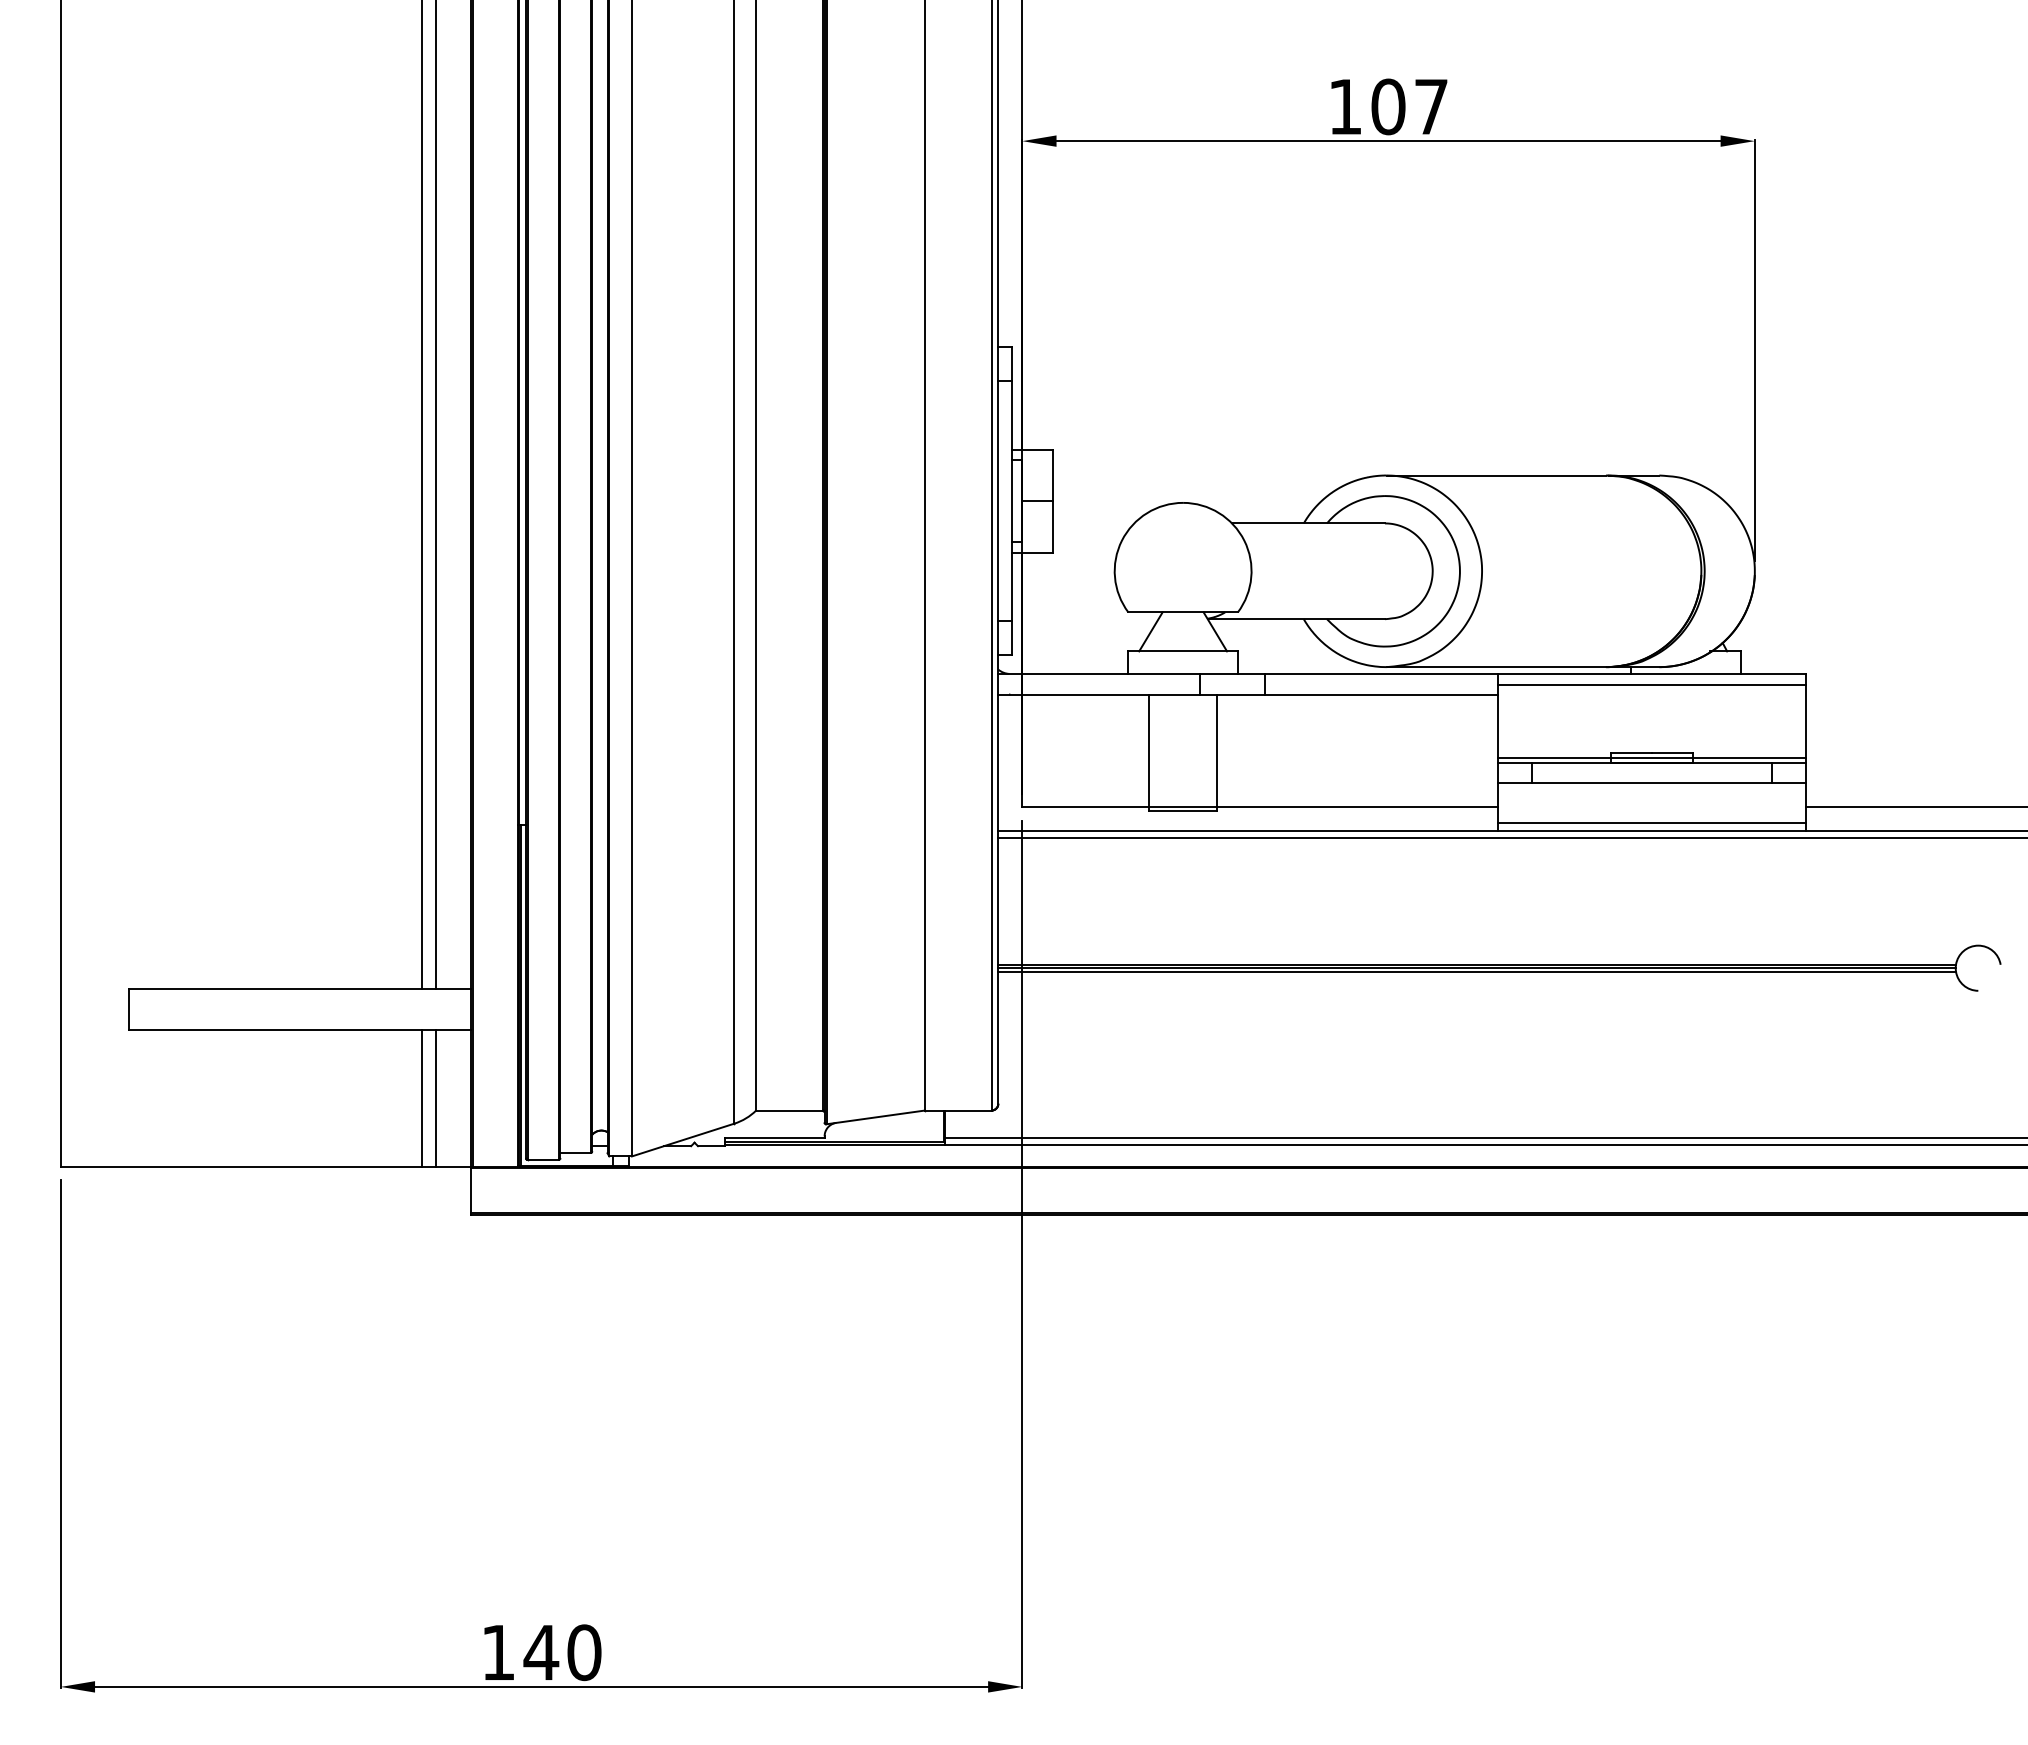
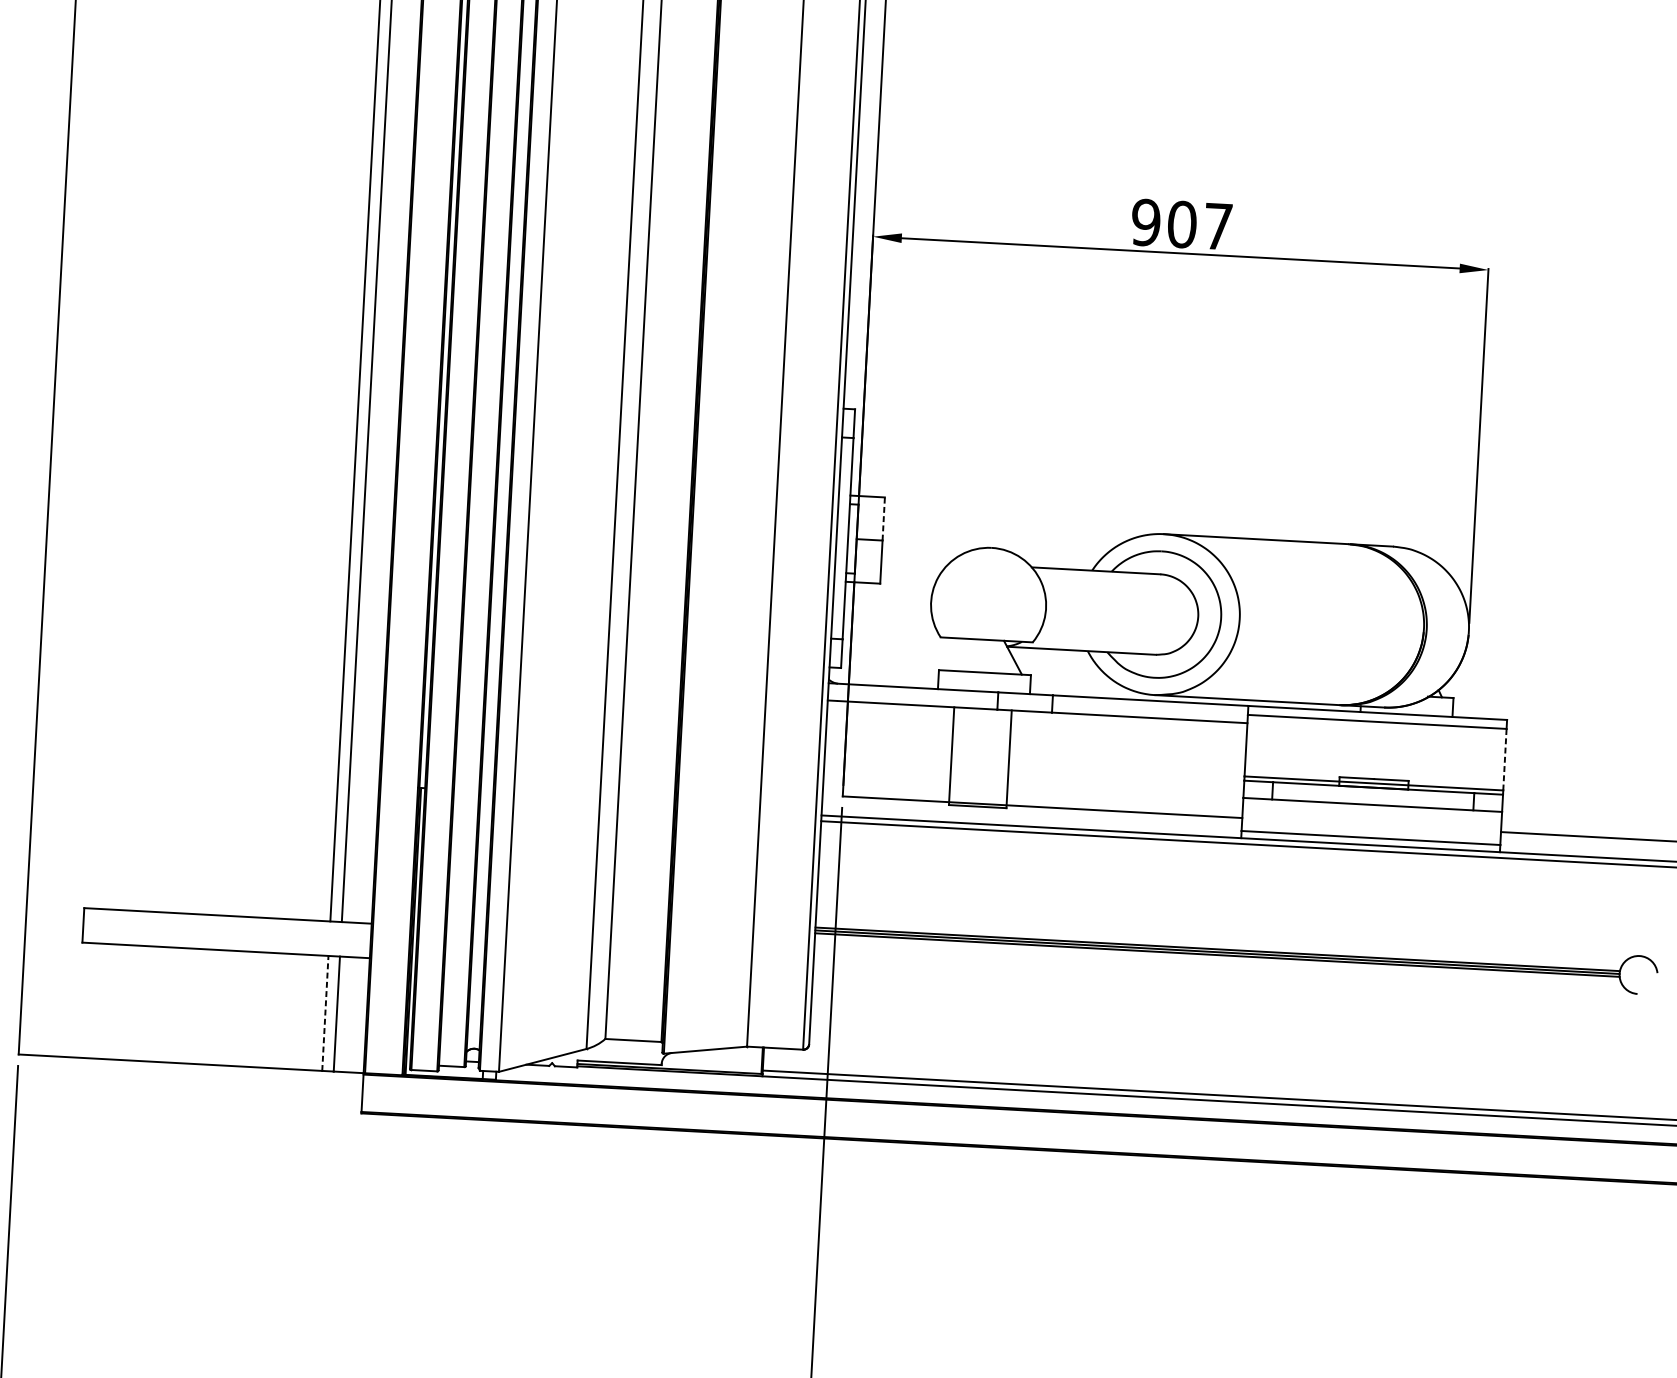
text: (1345, 106) -> (1146, 222), 107 -> 907
line: (1053, 475) -> (884, 519), solid -> dashed
line: (1150, 631) -> (958, 654), removed
line: (1805, 721) -> (1504, 759), solid -> dashed
line: (422, 1097) -> (325, 1012), solid -> dashed

